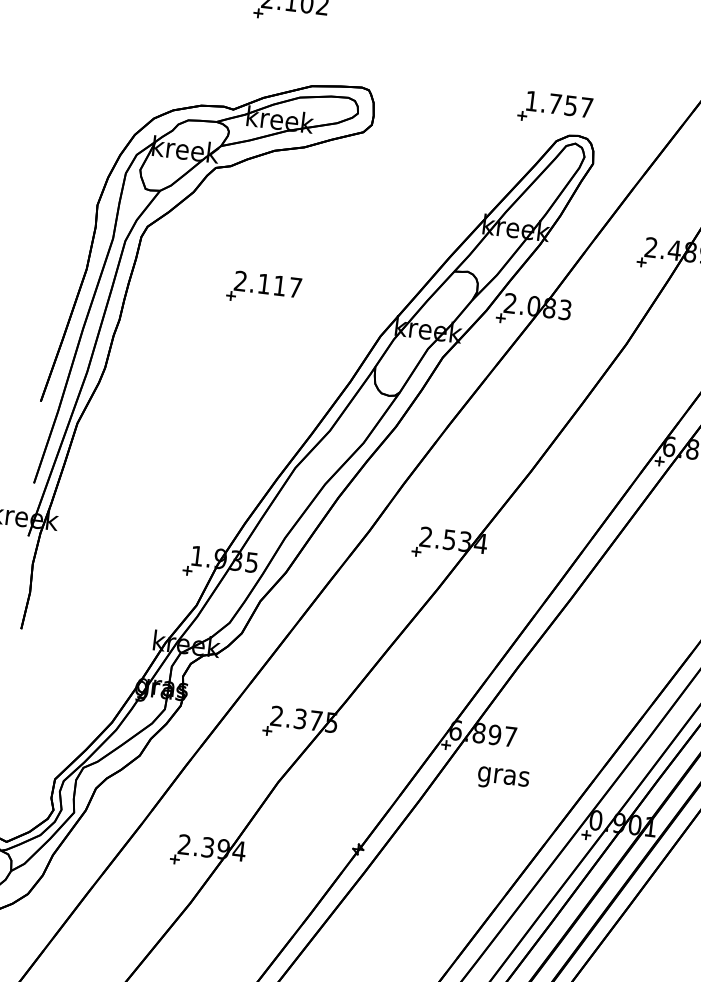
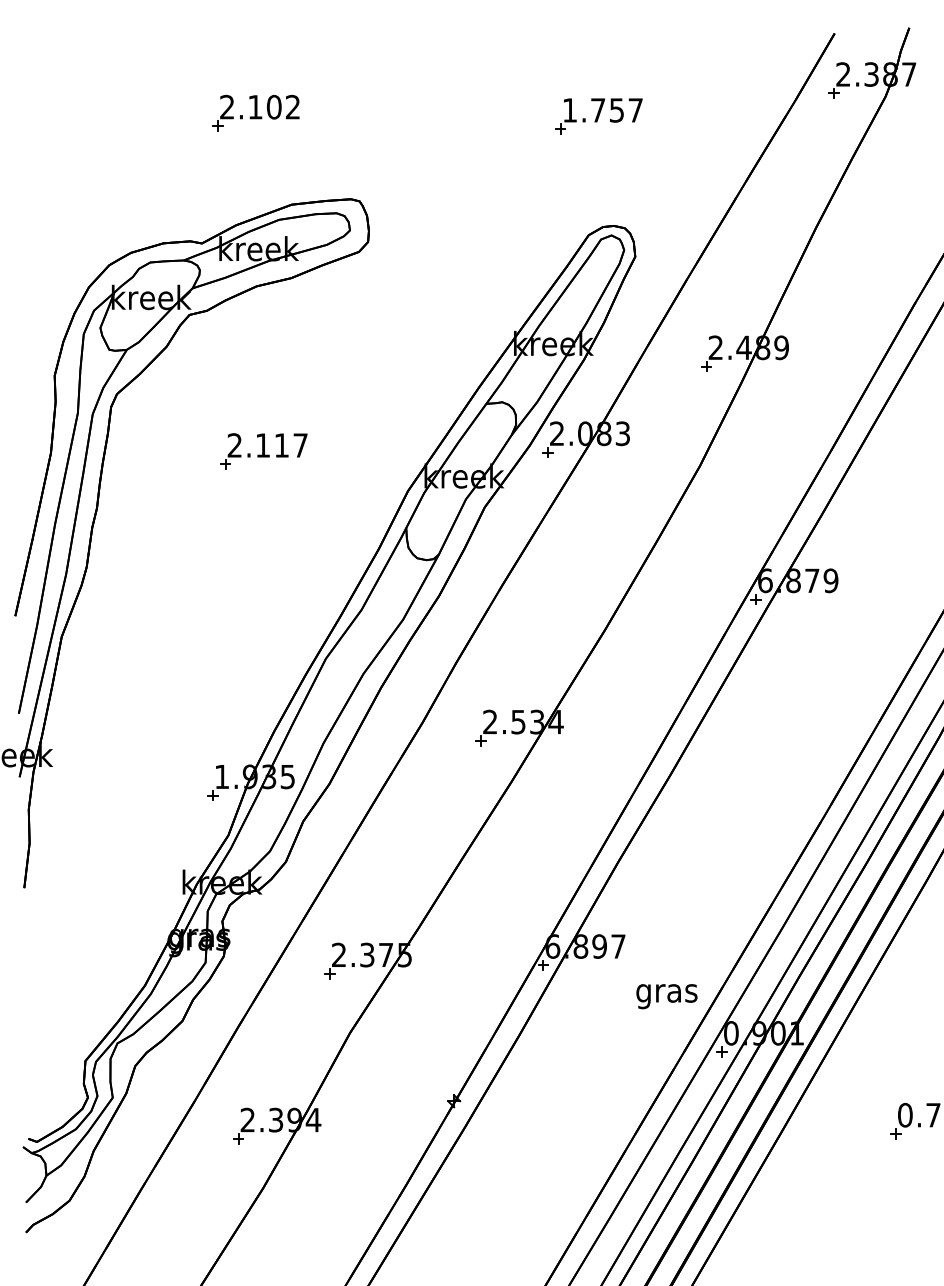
part: (555, 109) -> (598, 116), moved
text: (503, 779) -> (666, 996), moved

